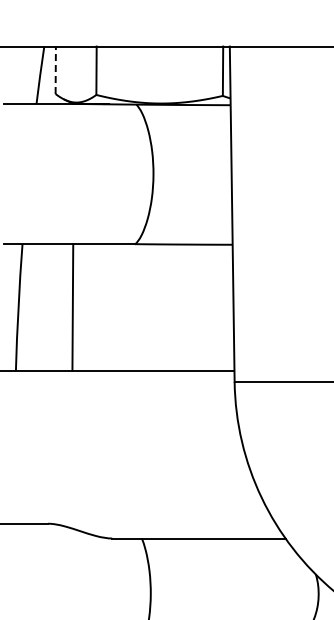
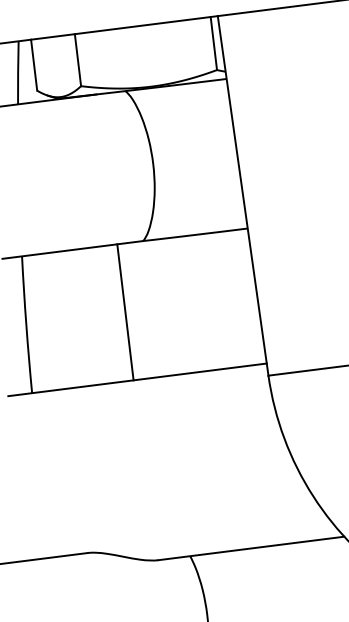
line: (55, 70) -> (33, 65), dashed -> solid
line: (72, 307) -> (125, 312), moved

